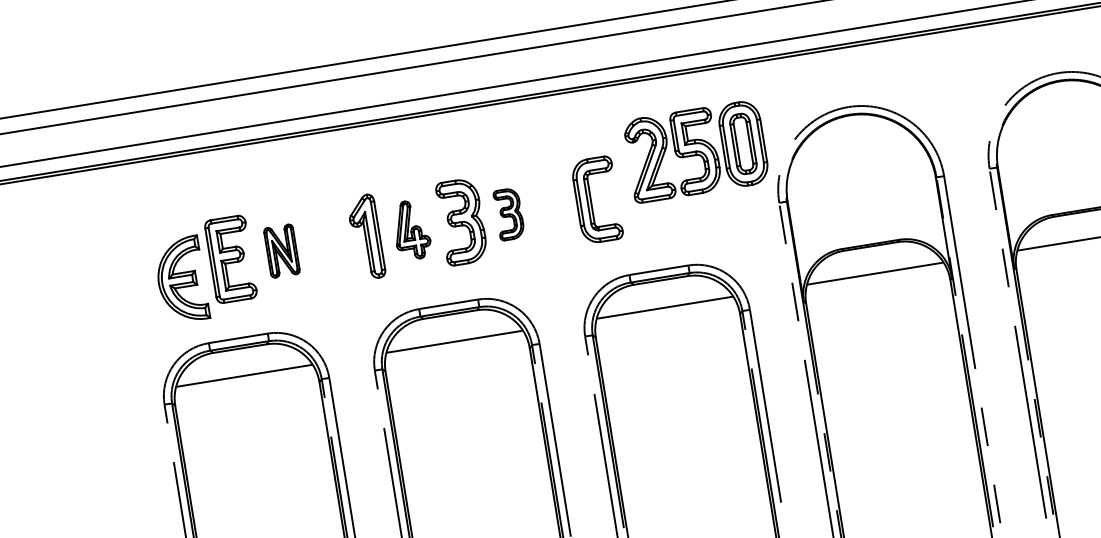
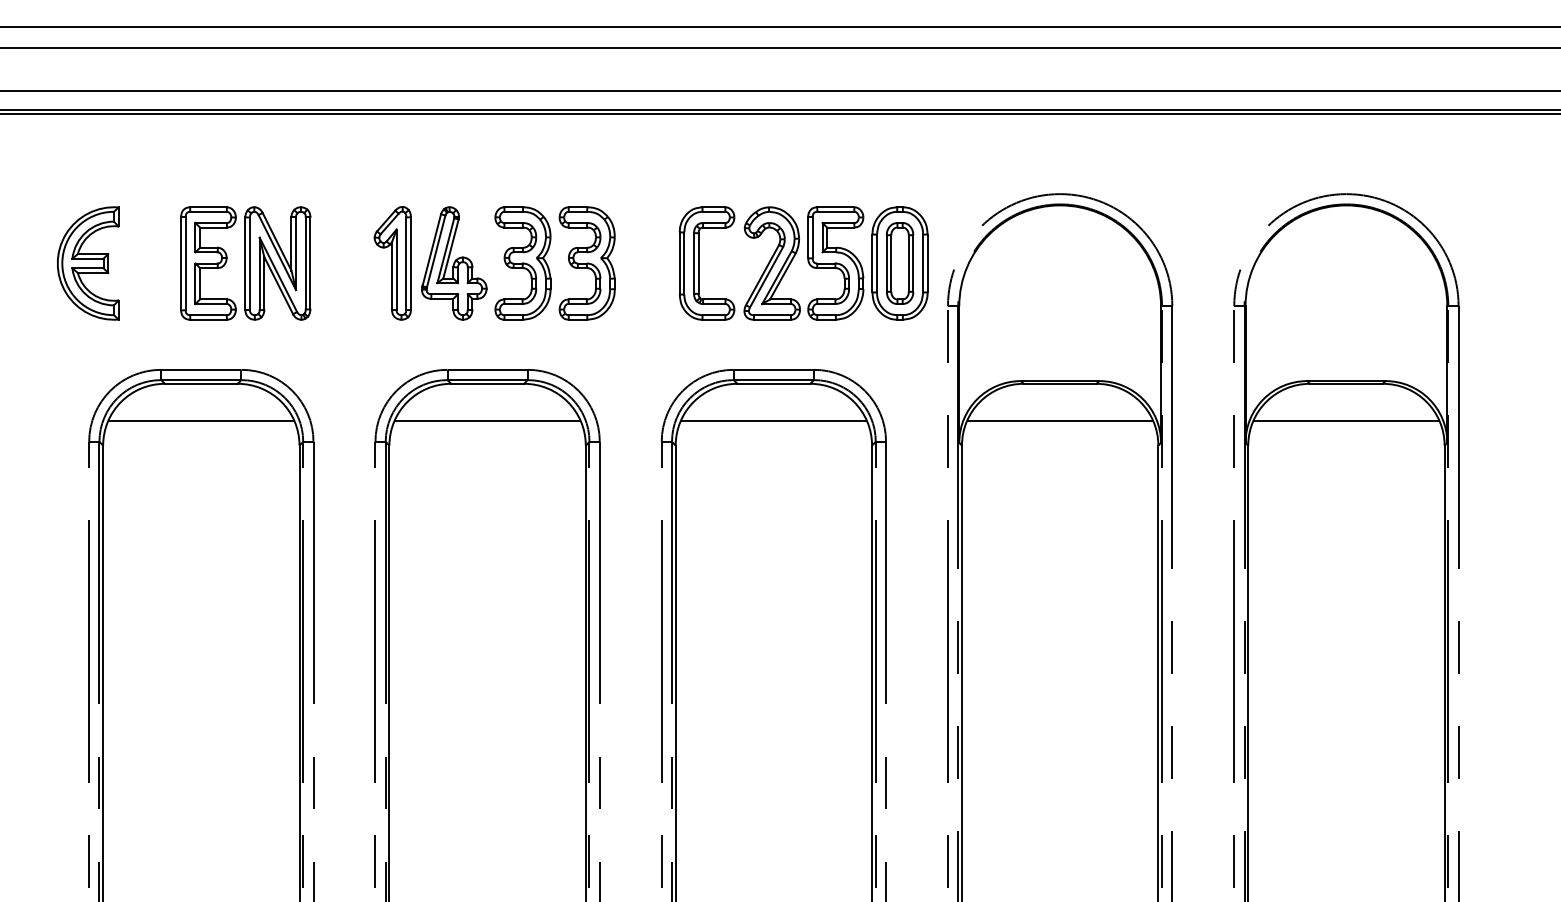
part: (696, 151) -> (835, 263), moved
part: (508, 214) -> (586, 263), size x1.67
part: (411, 230) -> (454, 263), size x1.43
part: (281, 251) -> (277, 263), size x1.67
part: (181, 280) -> (88, 263), moved

